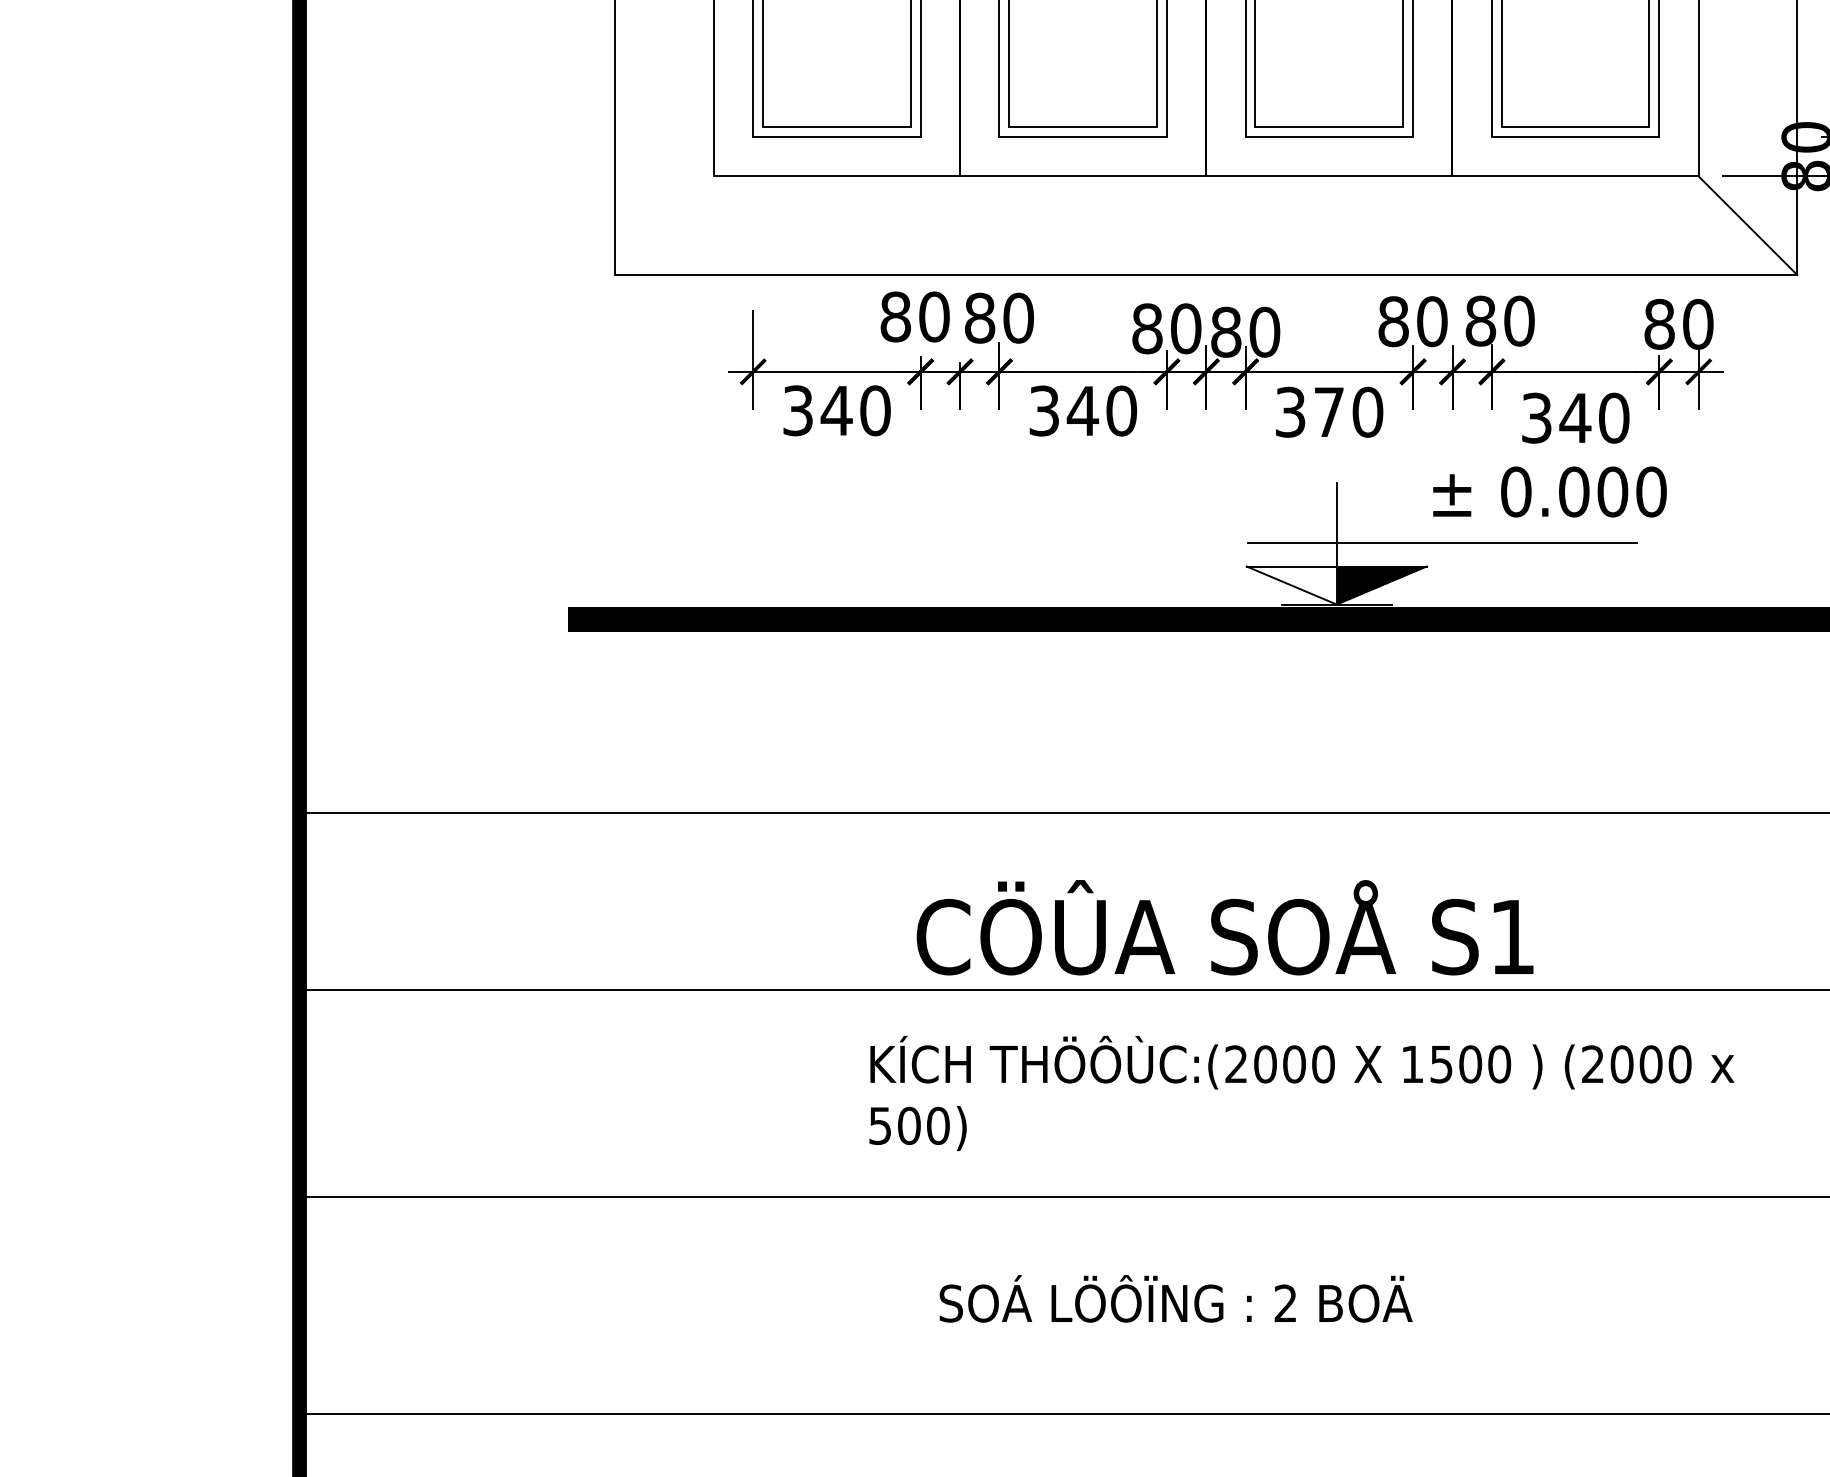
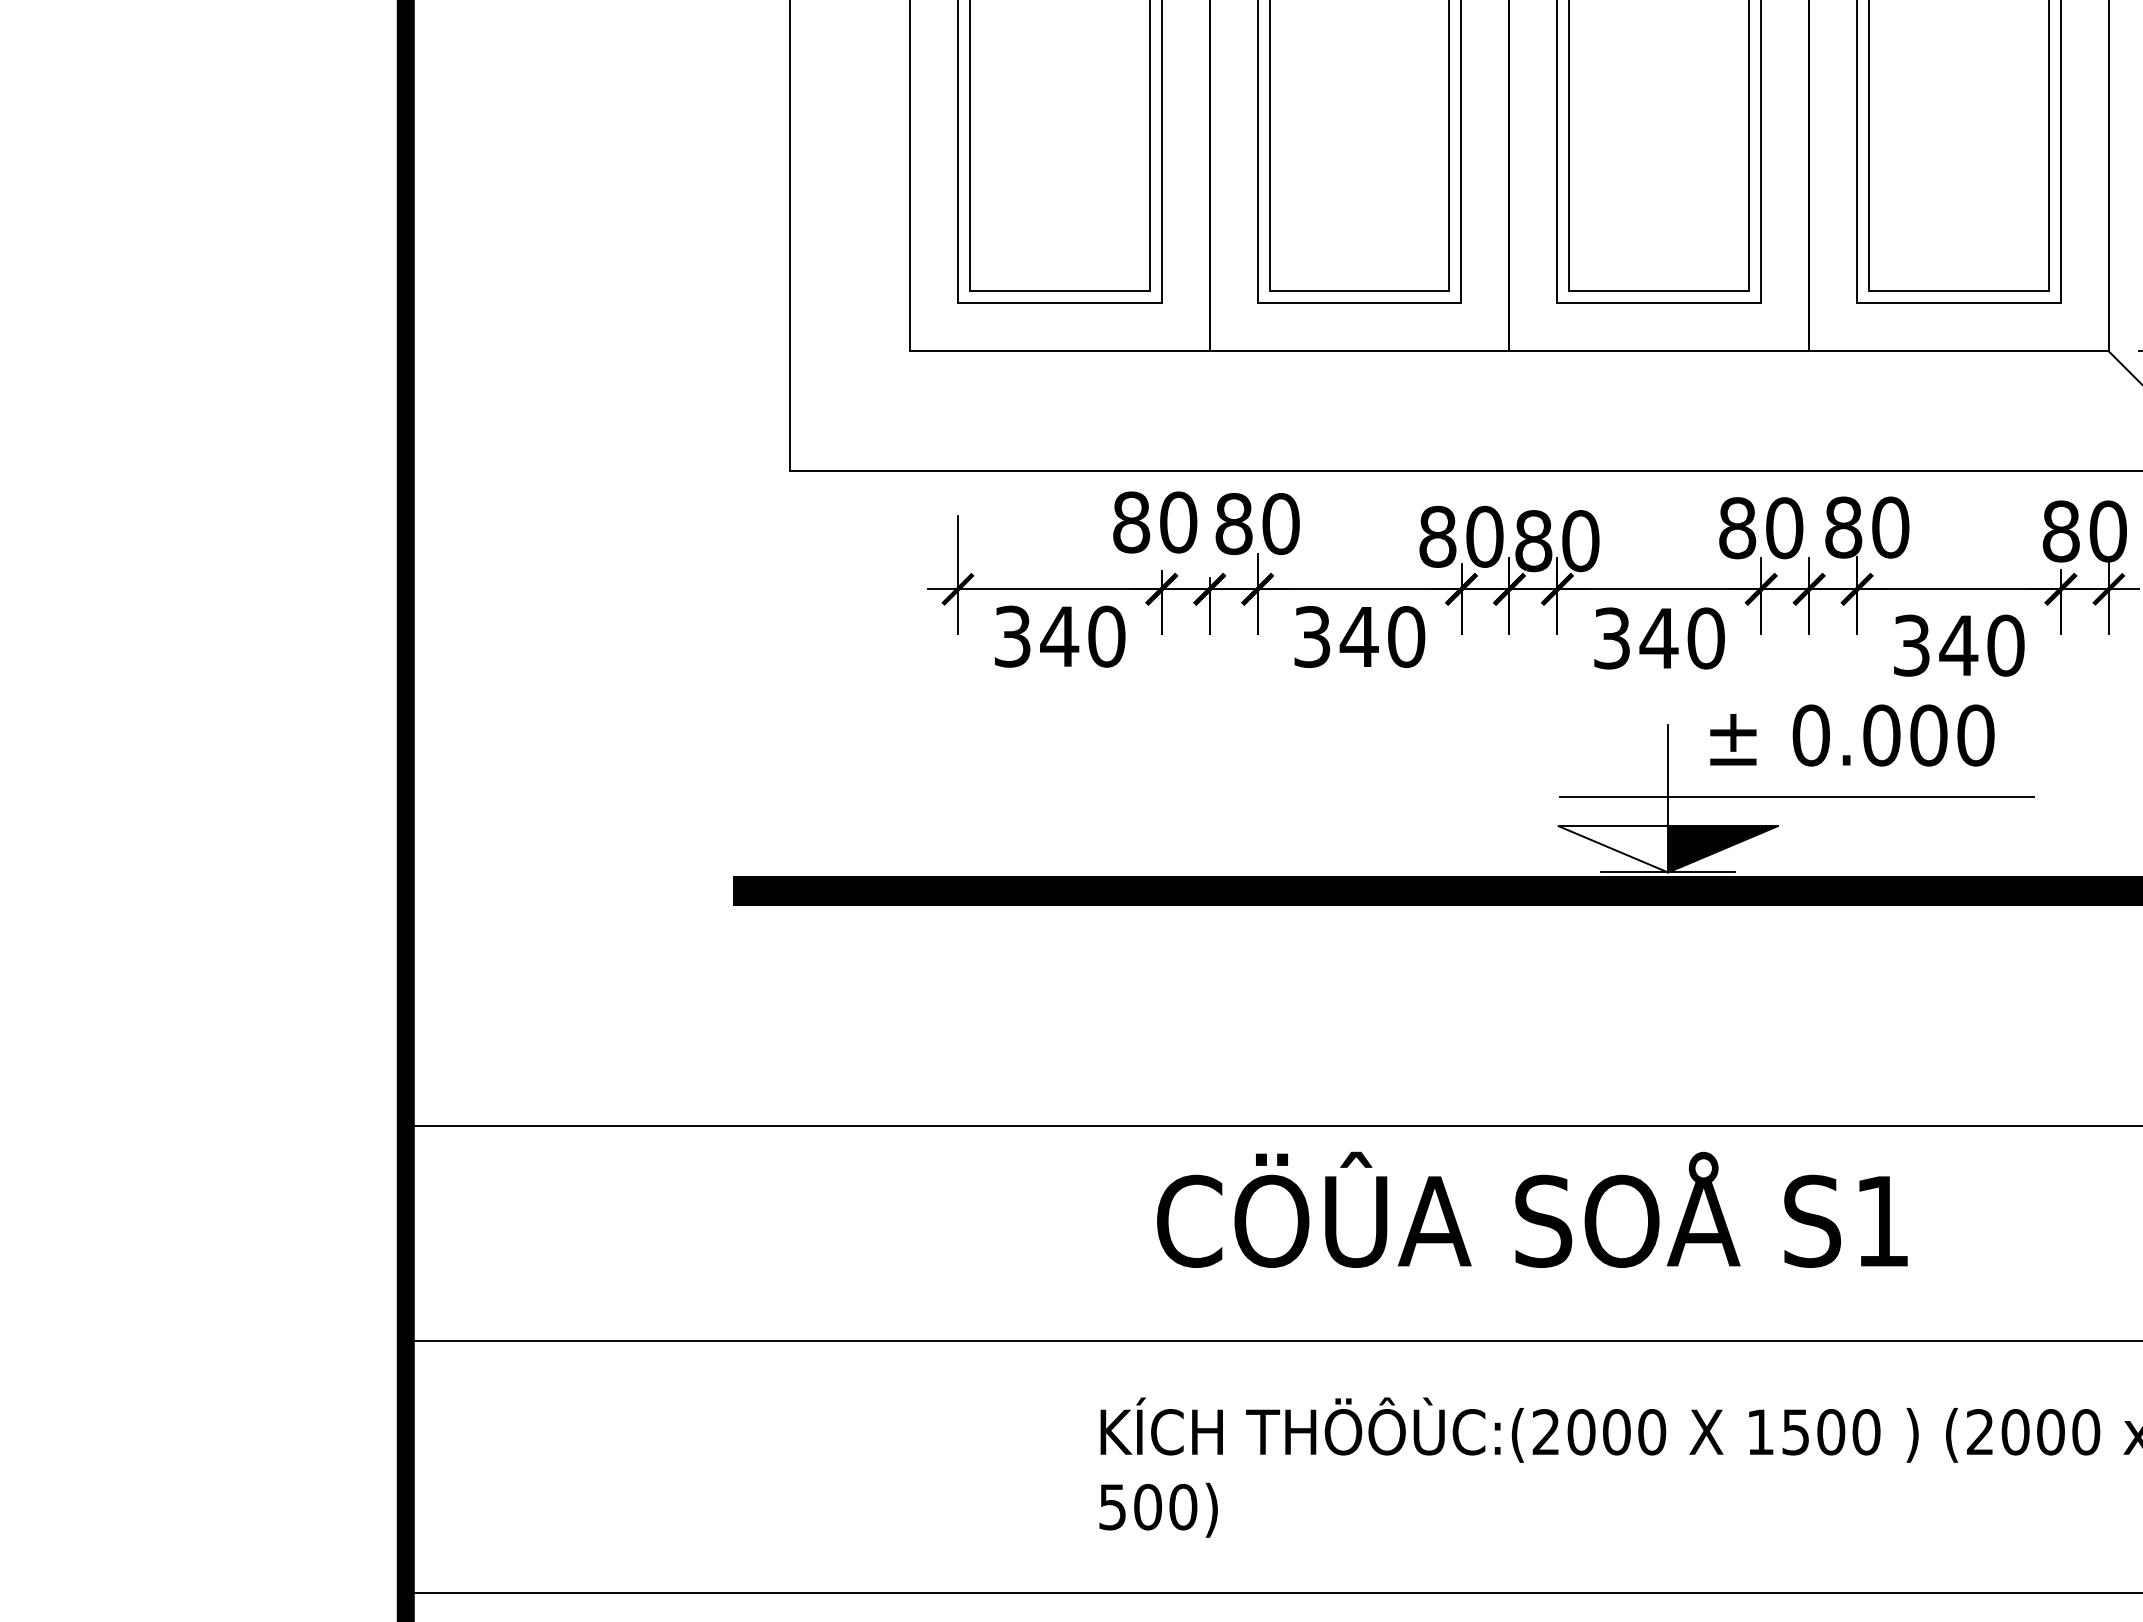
text: (1329, 411) -> (1659, 637), 370 -> 340
text: (1549, 491) -> (1851, 734), moved
text: (1224, 927) -> (1531, 1209), moved

